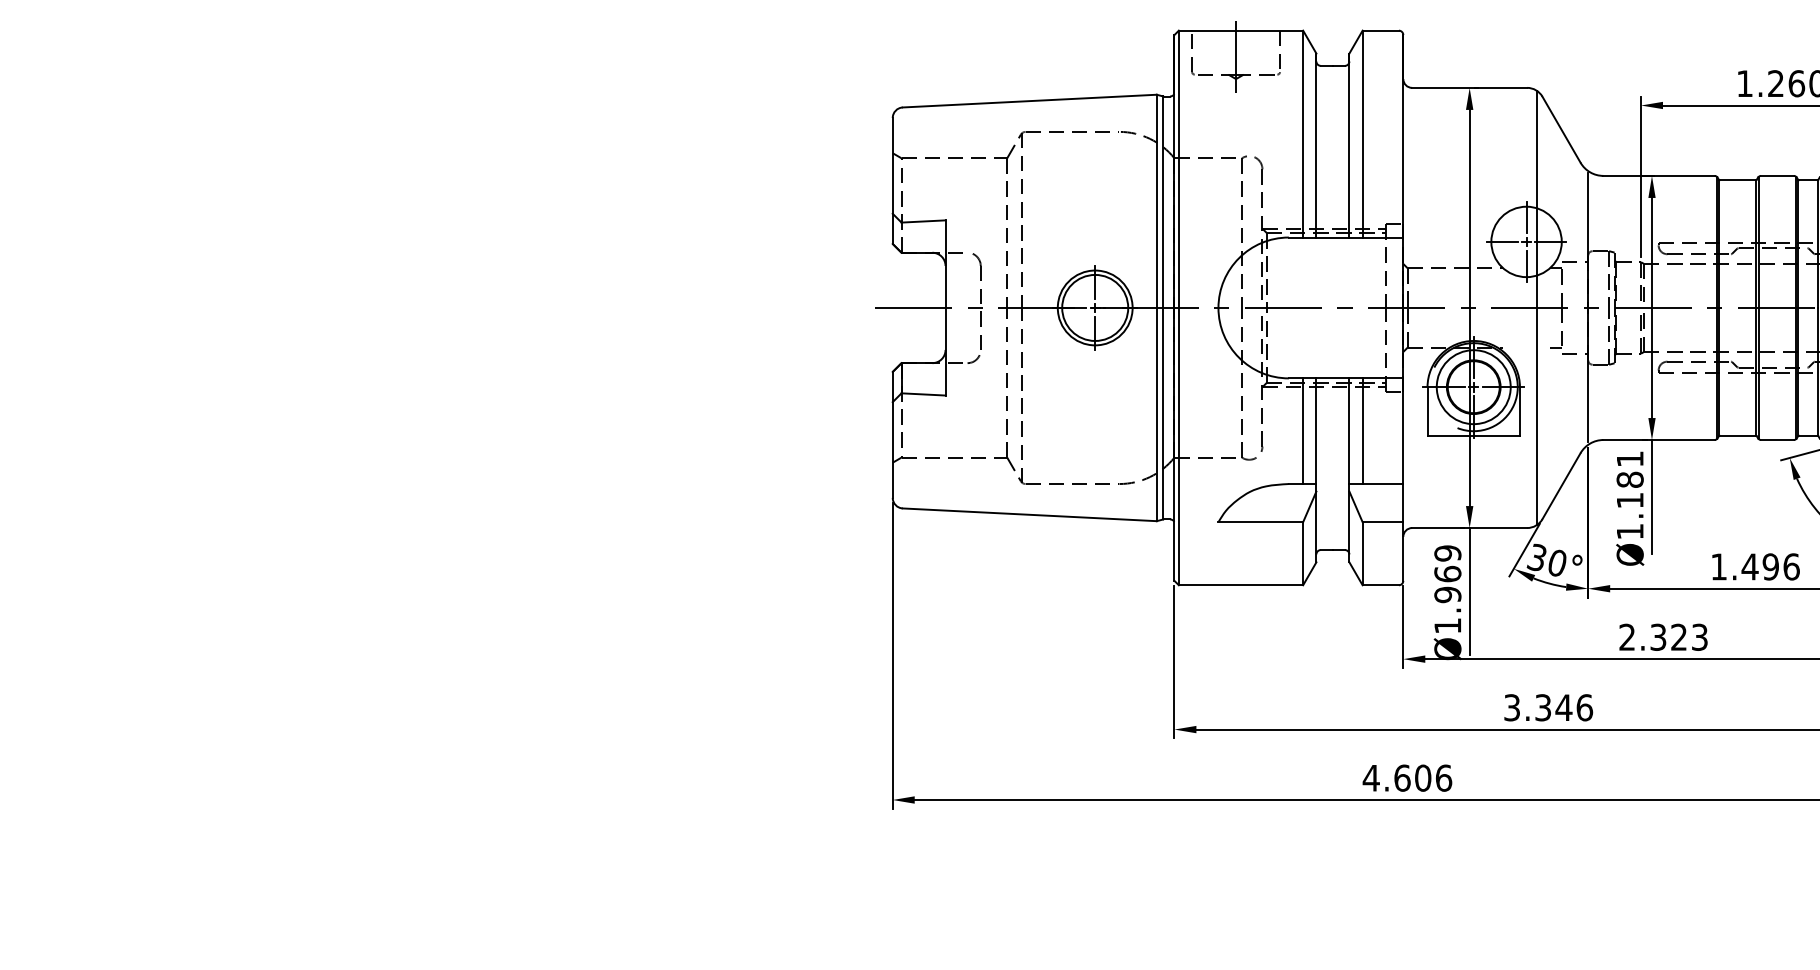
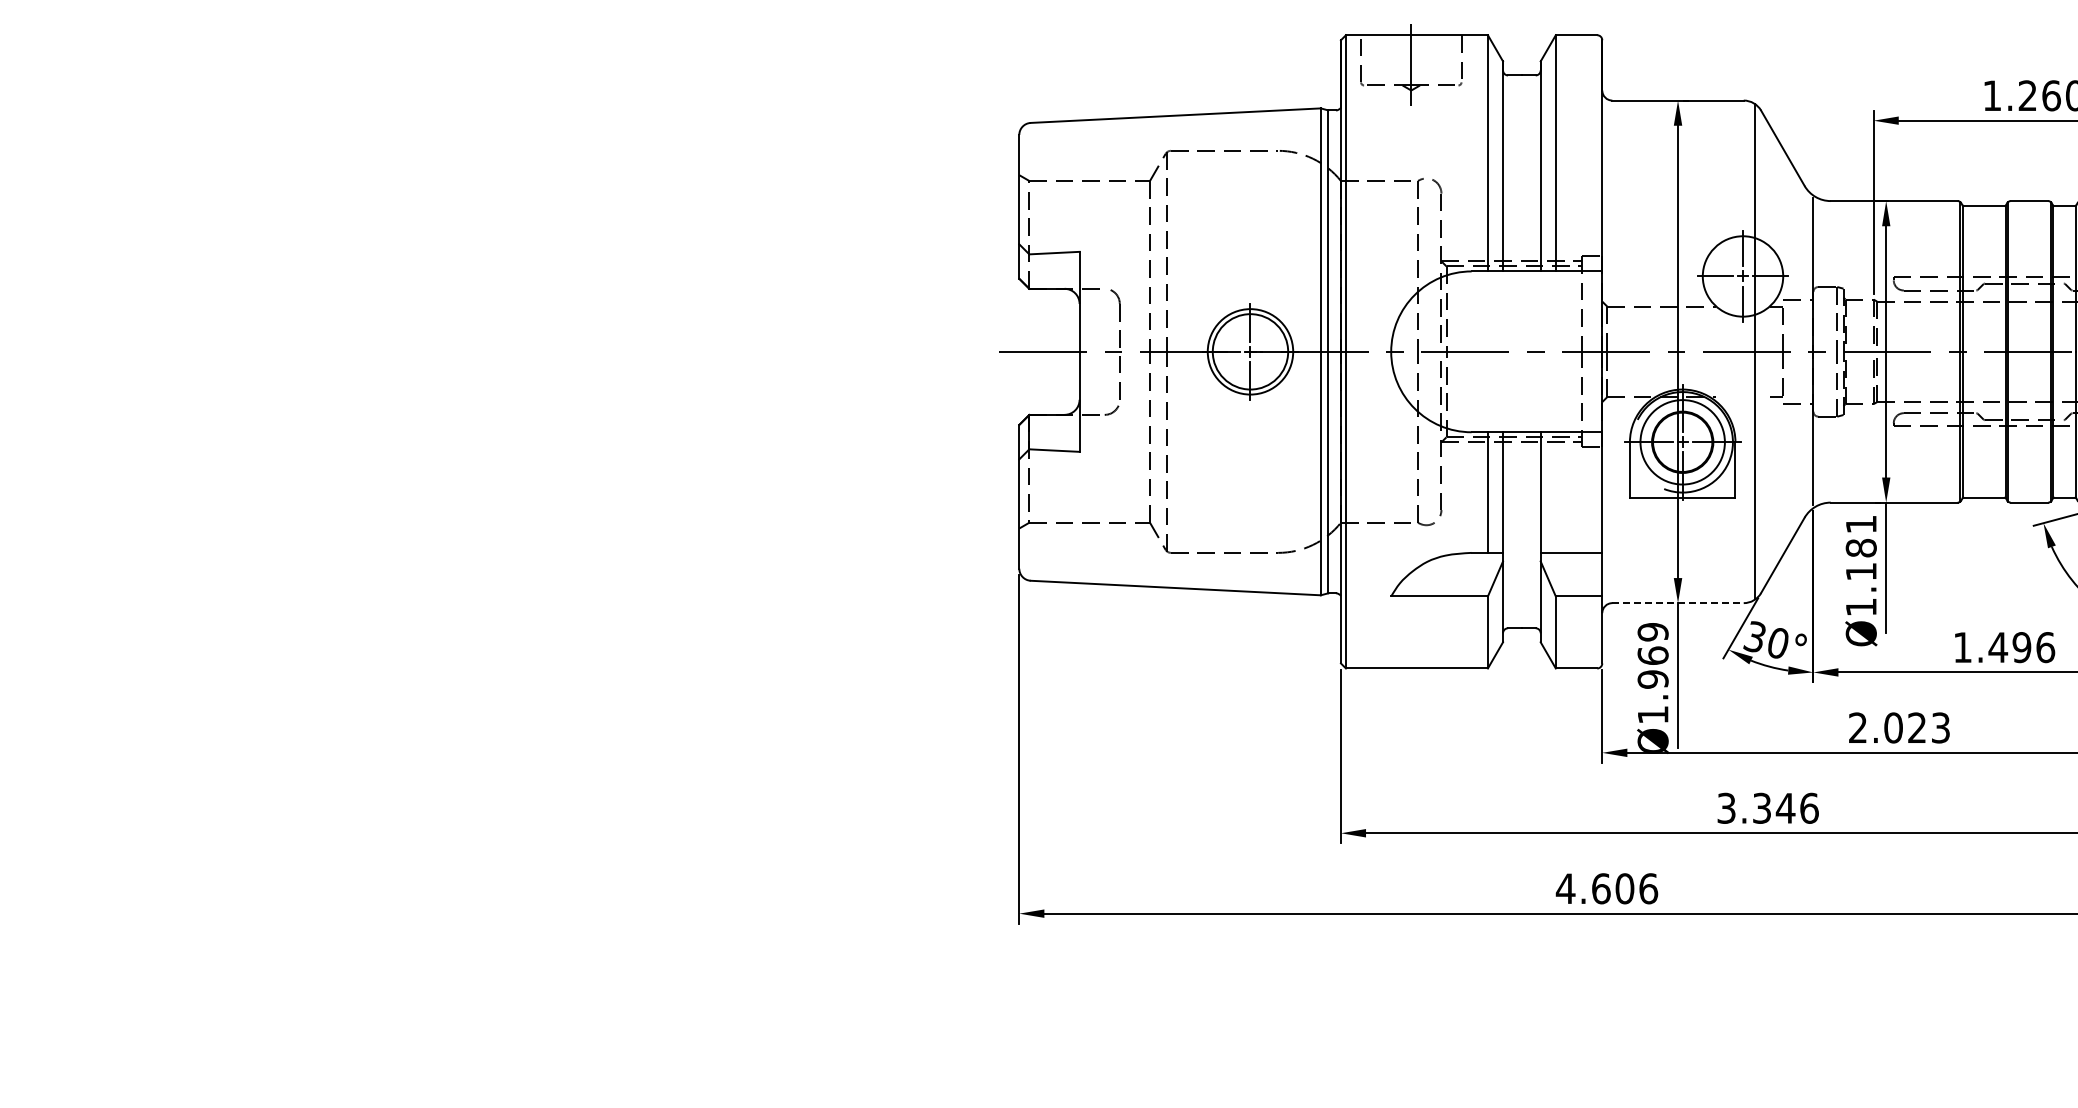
line: (1362, 431) -> (1555, 492), removed
line: (1470, 528) -> (1678, 603), solid -> dashed
text: (1658, 636) -> (1893, 727), 2.323 -> 2.023

